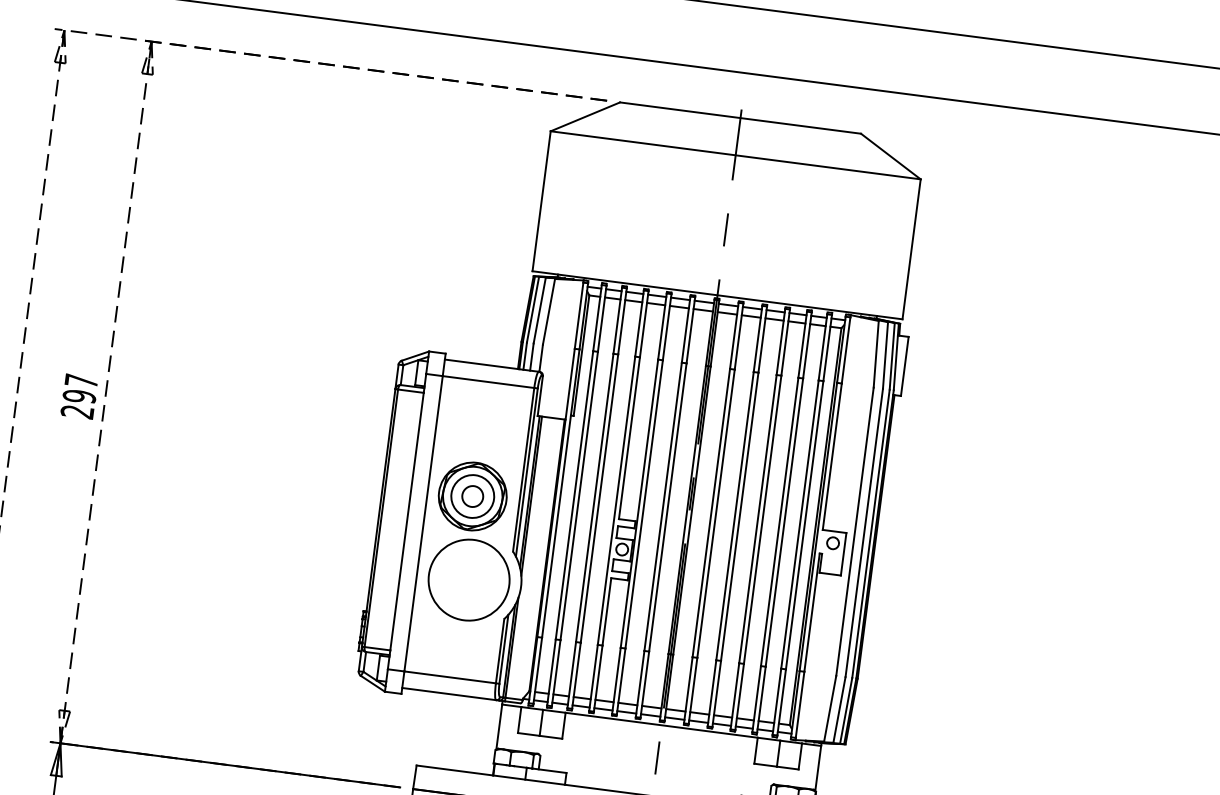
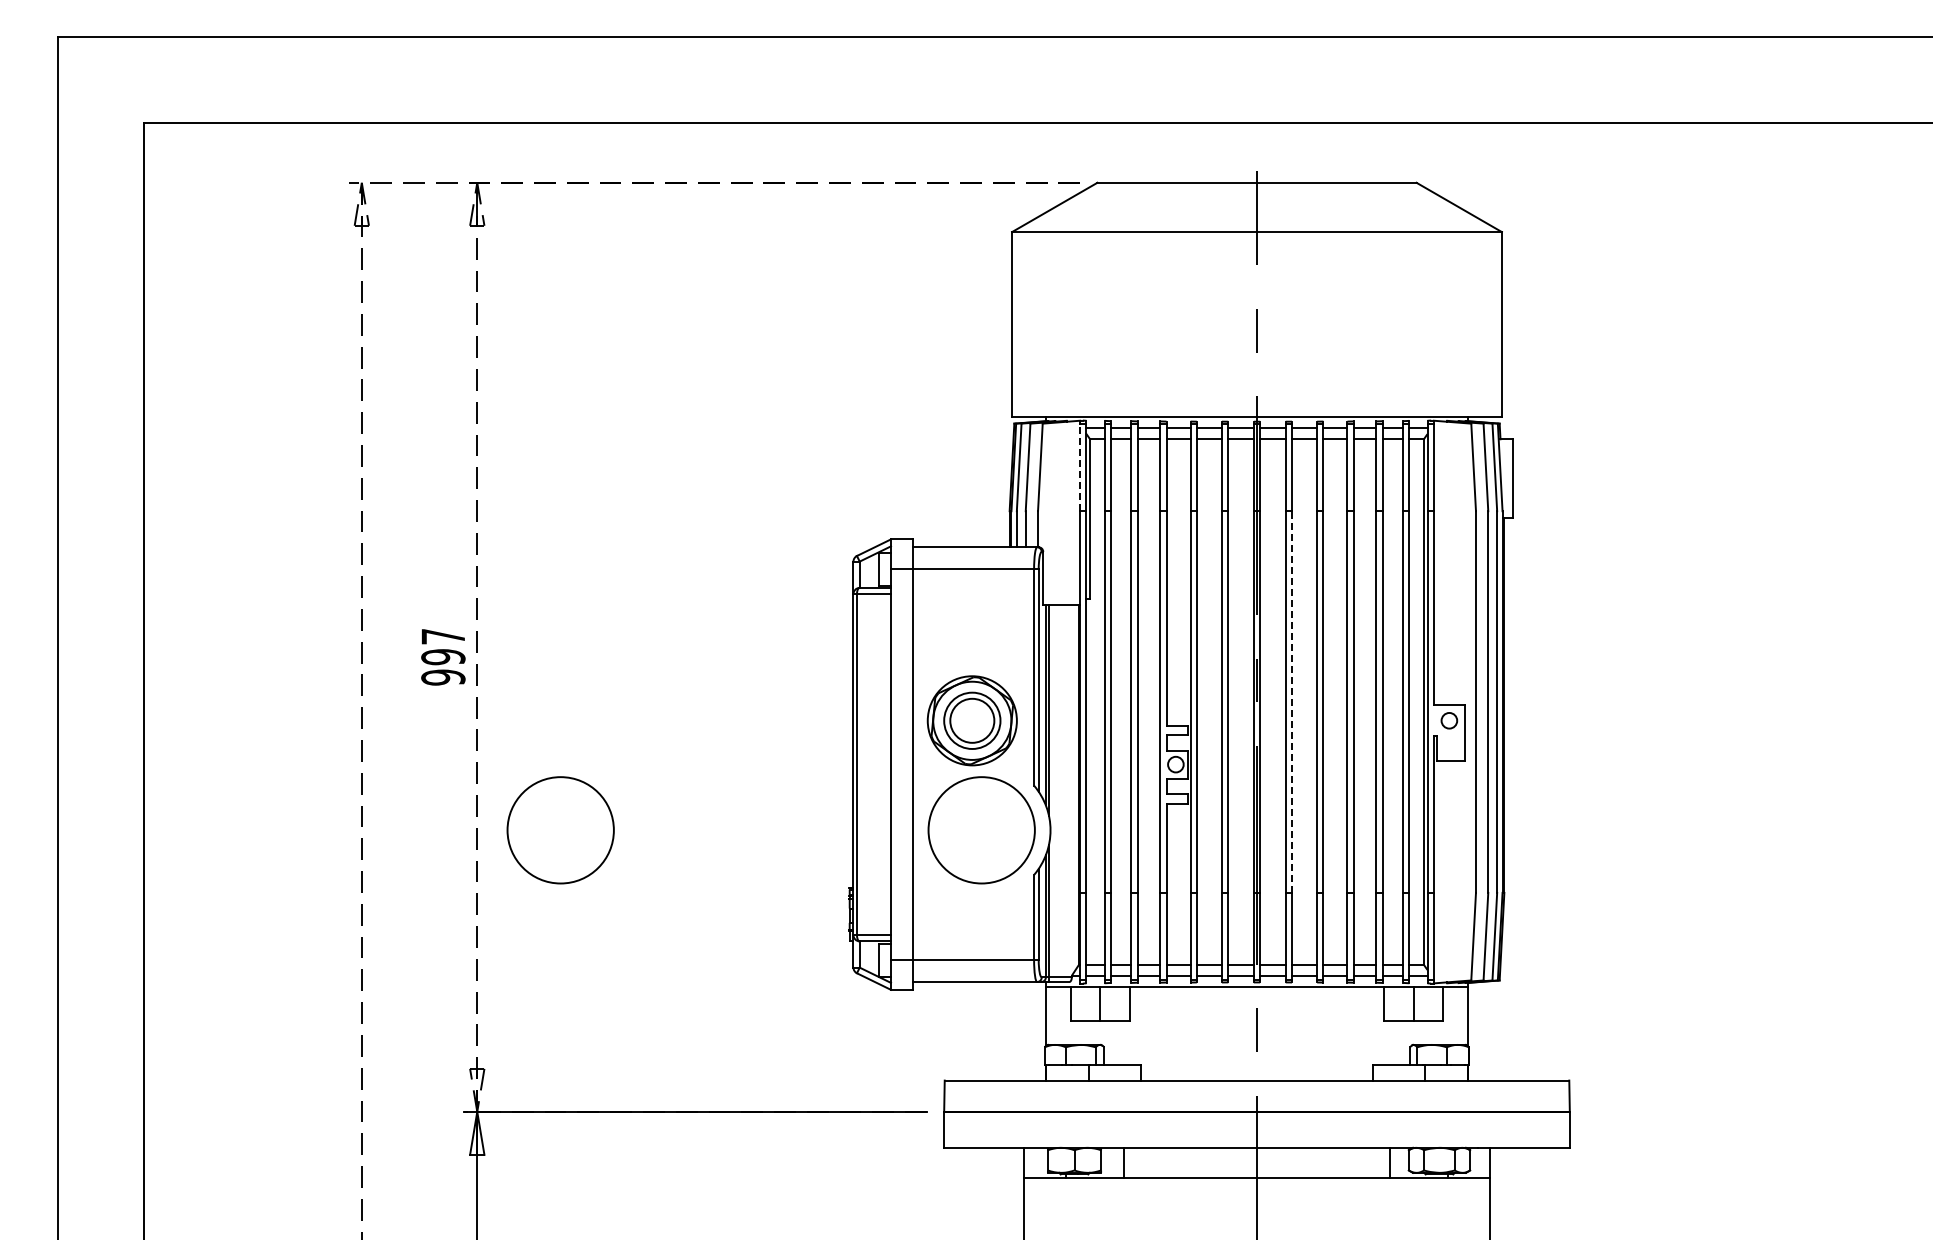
line: (579, 315) -> (1080, 467), solid -> dashed
text: (77, 411) -> (443, 677), 297 -> 997
circle: (472, 496) -> (972, 720), size x1.6
line: (716, 514) -> (1292, 702), solid -> dashed
circle: (150, 538) -> (560, 830), added

